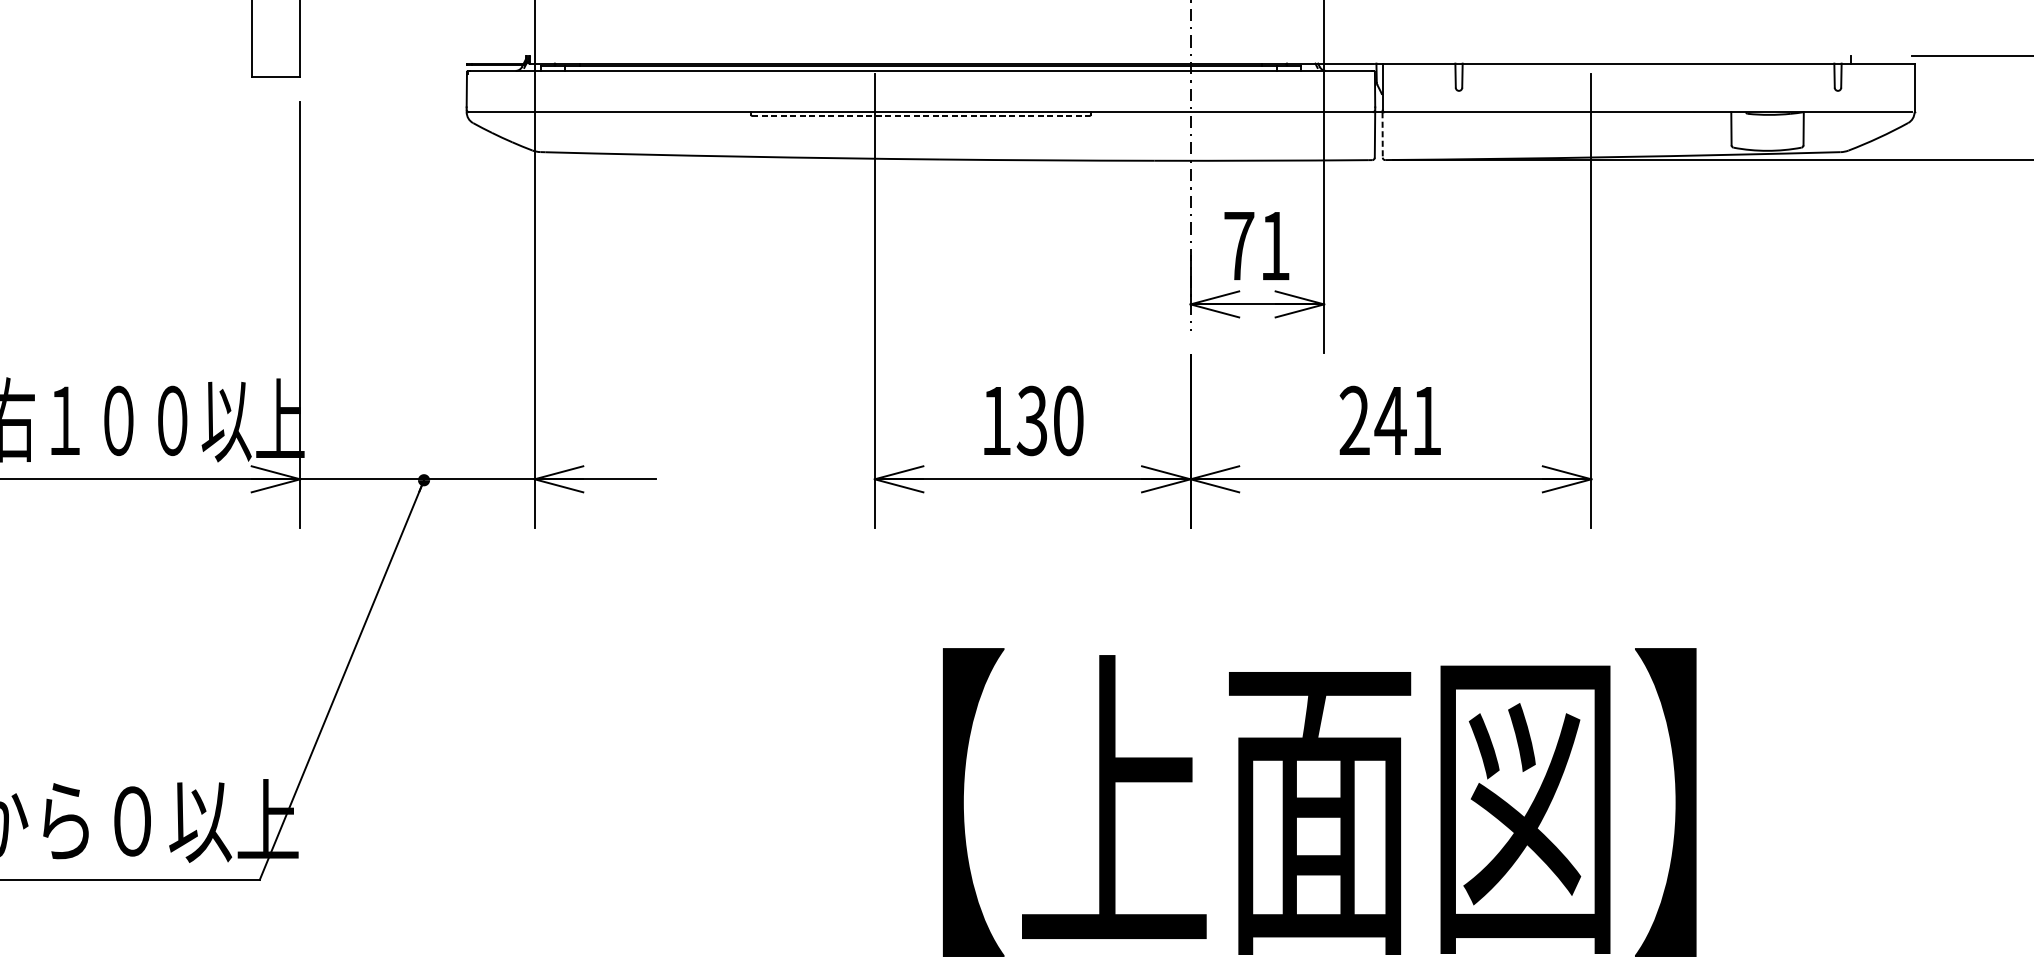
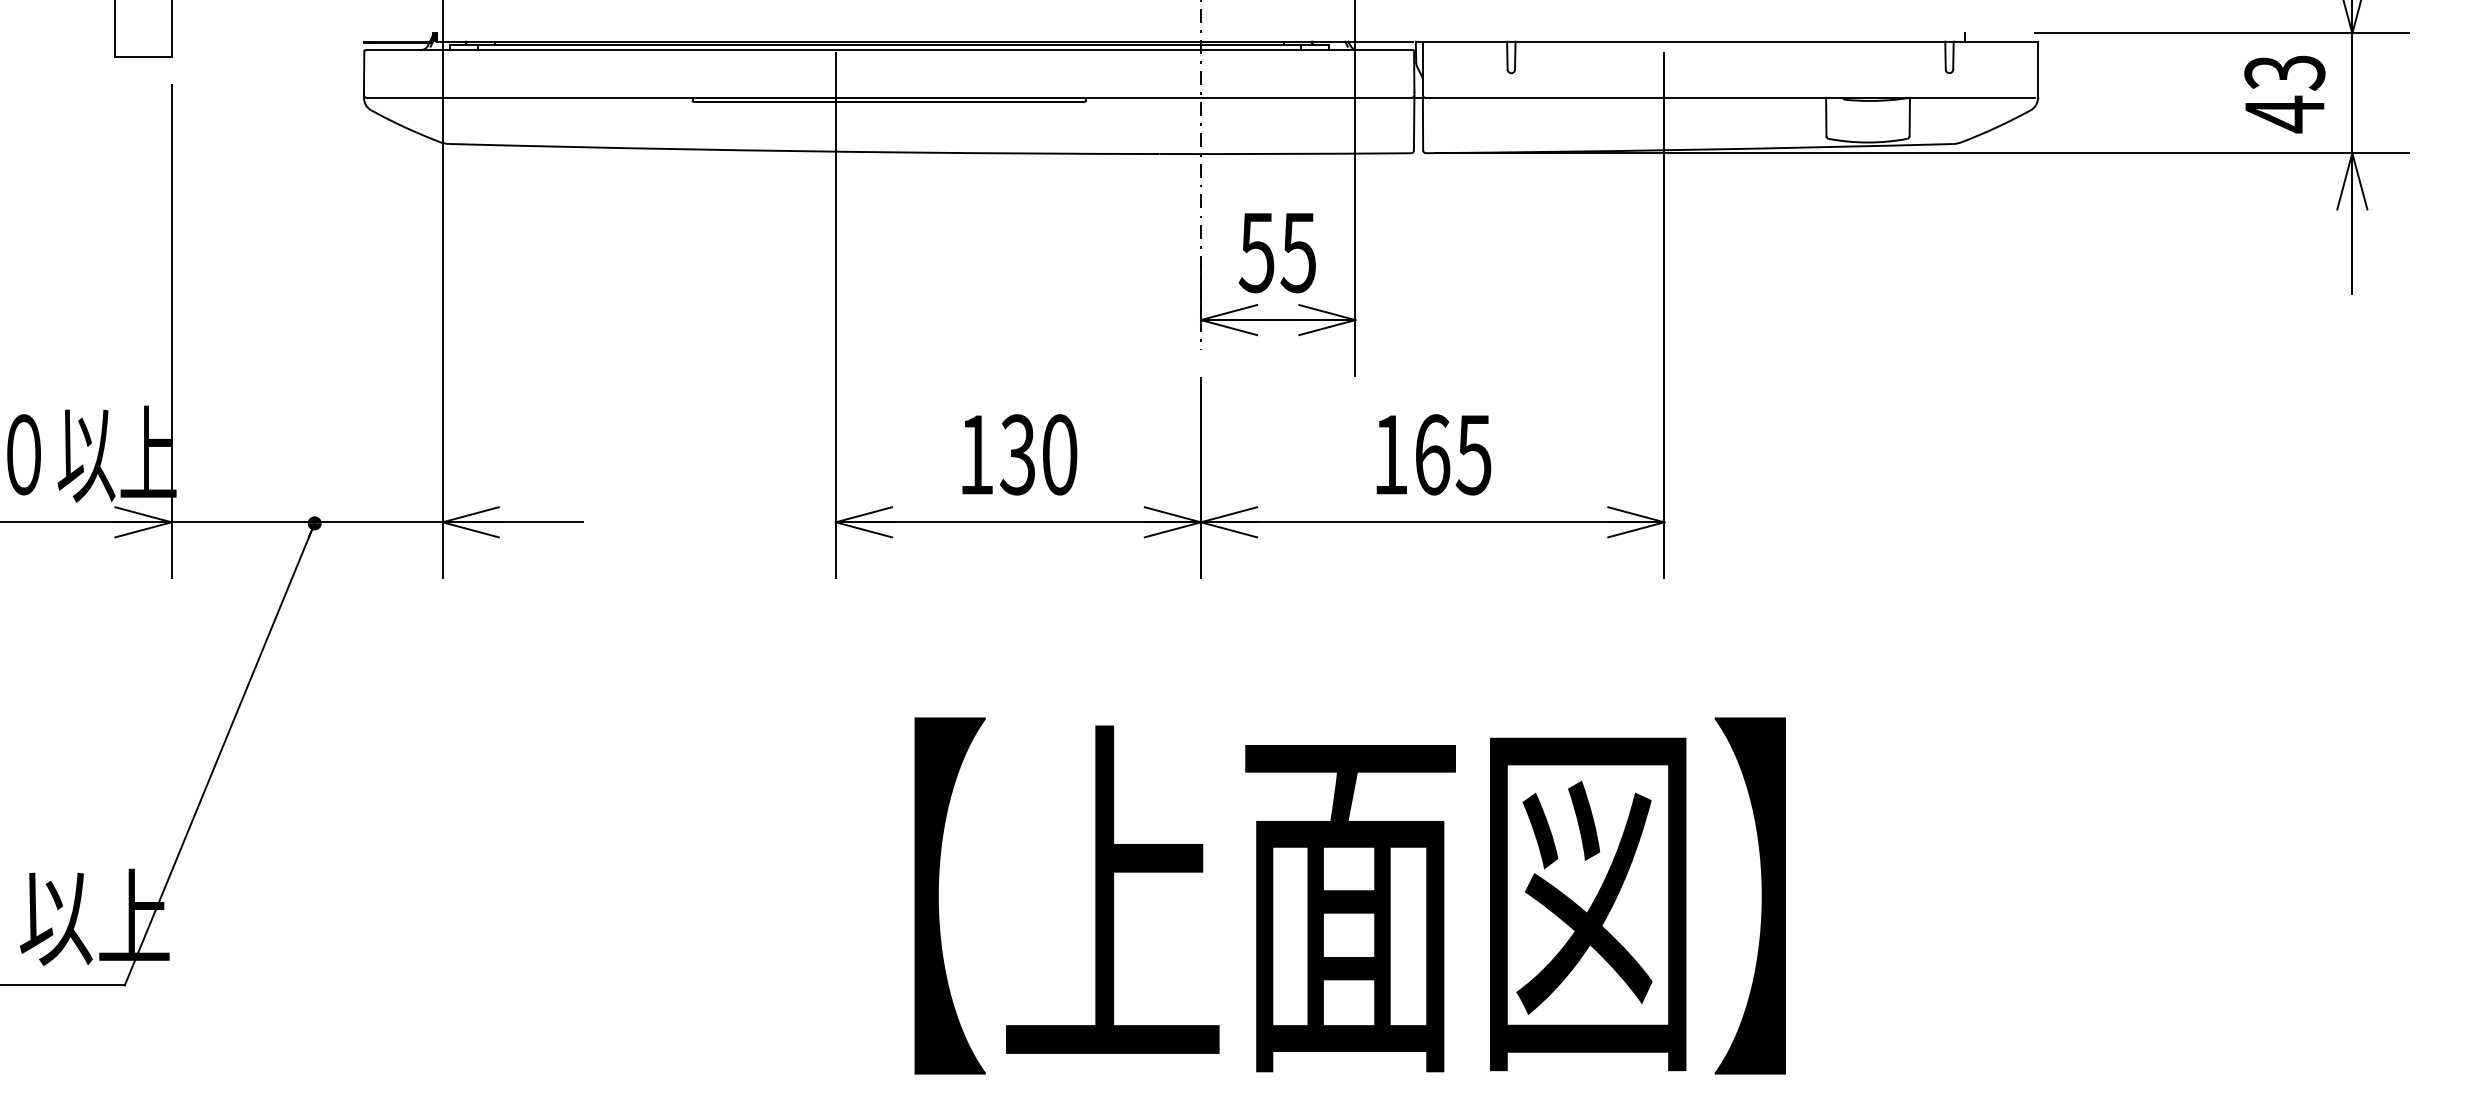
line: (921, 116) -> (889, 102), dashed -> solid
line: (1383, 135) -> (1423, 124), dashed -> solid
text: (1255, 246) -> (1276, 253), 71 -> 55
text: (1390, 420) -> (1432, 454), 241 -> 165

